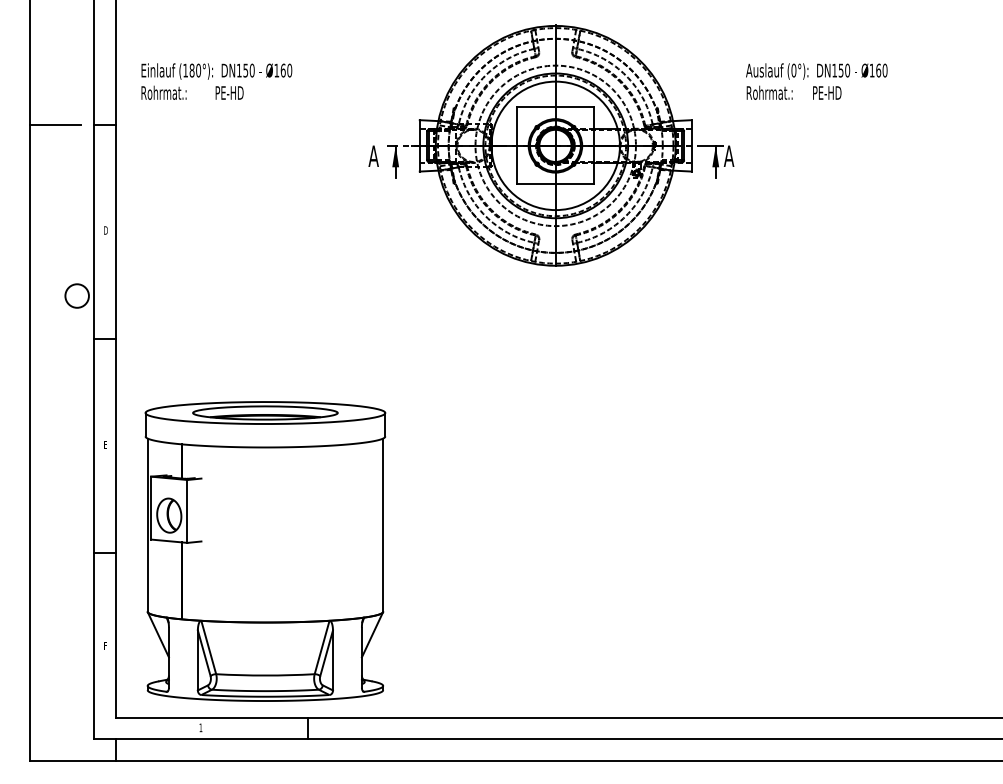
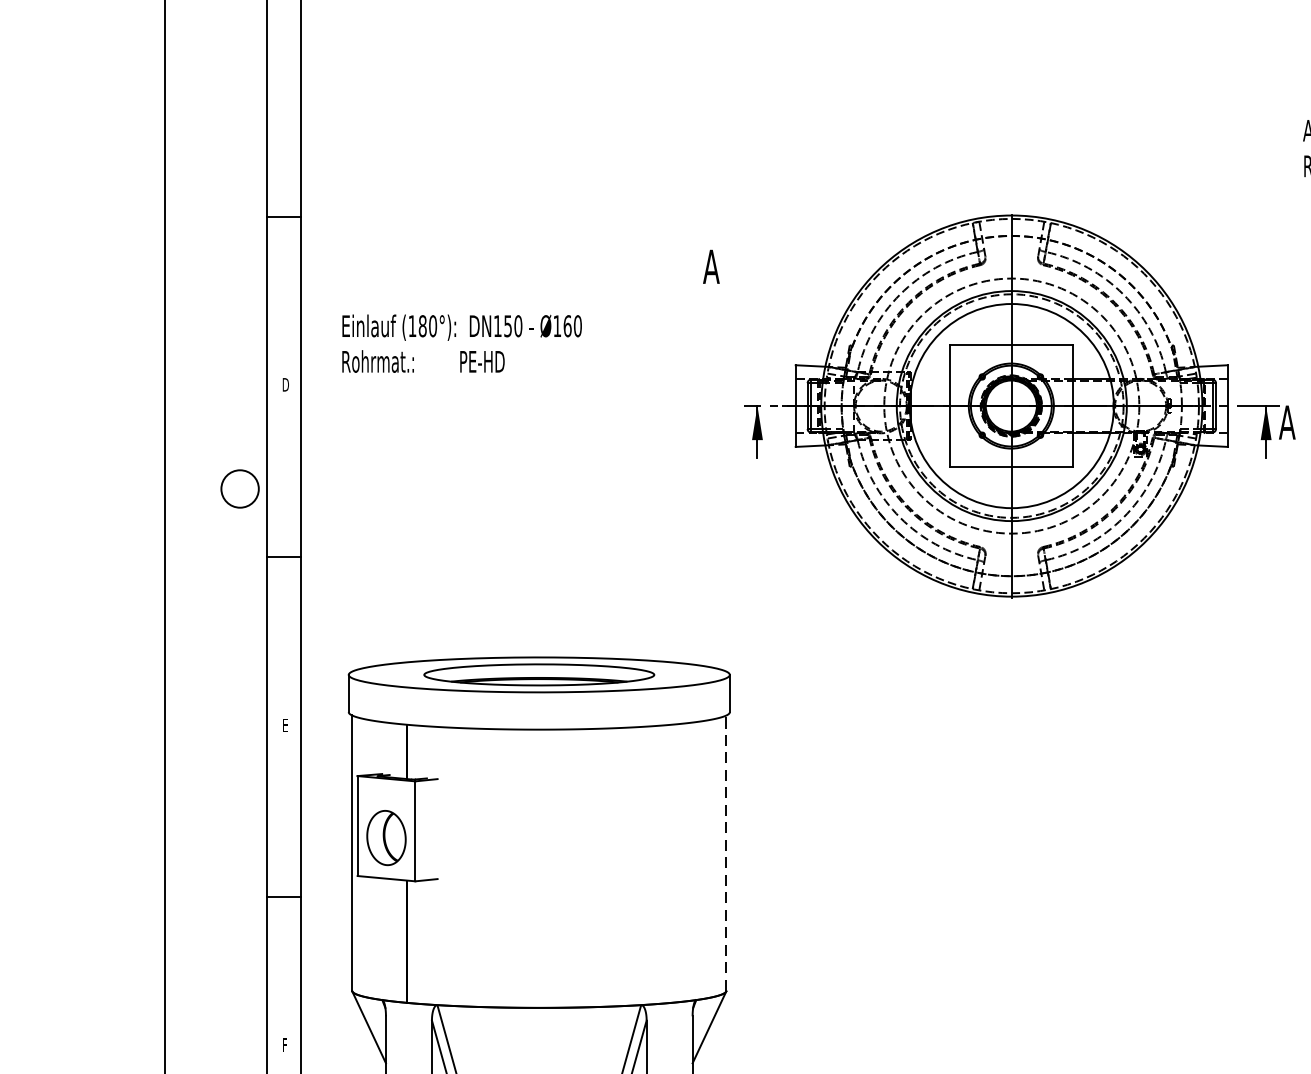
text: (216, 81) -> (461, 343), moved
line: (55, 124) -> (205, 216), removed
part: (560, 145) -> (1019, 405), moved
line: (383, 525) -> (726, 853), solid -> dashed

